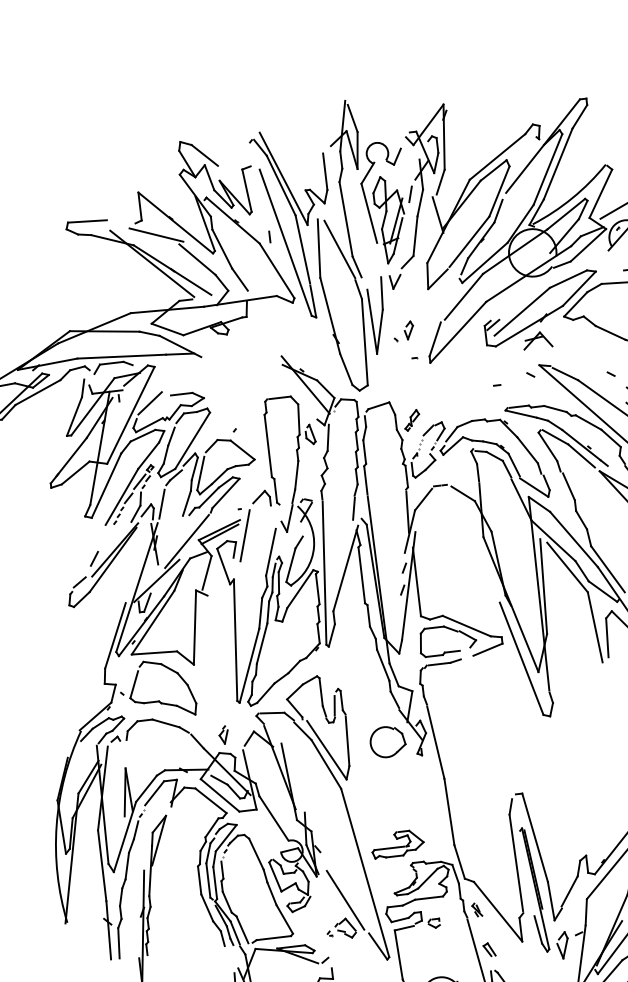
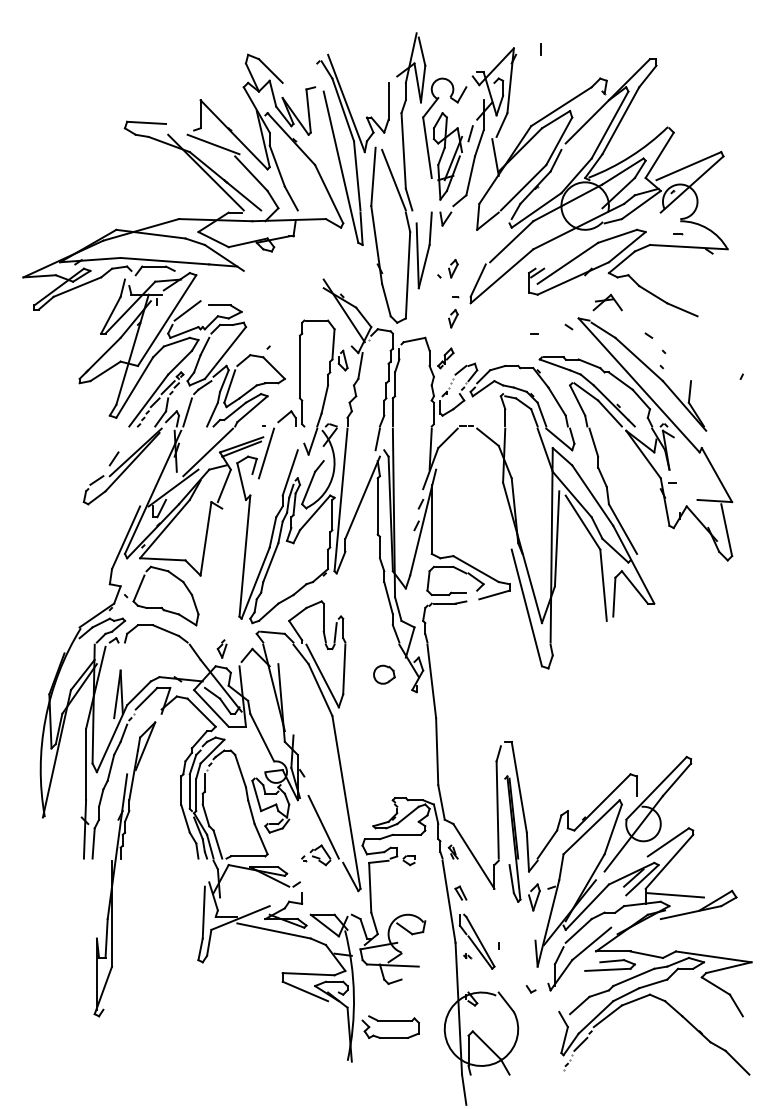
line: (269, 236) -> (540, 49), moved
part: (537, 340) -> (607, 302), moved
part: (415, 379) -> (453, 318), added
part: (388, 741) -> (384, 674), size x0.6
part: (398, 844) -> (382, 777), removed

